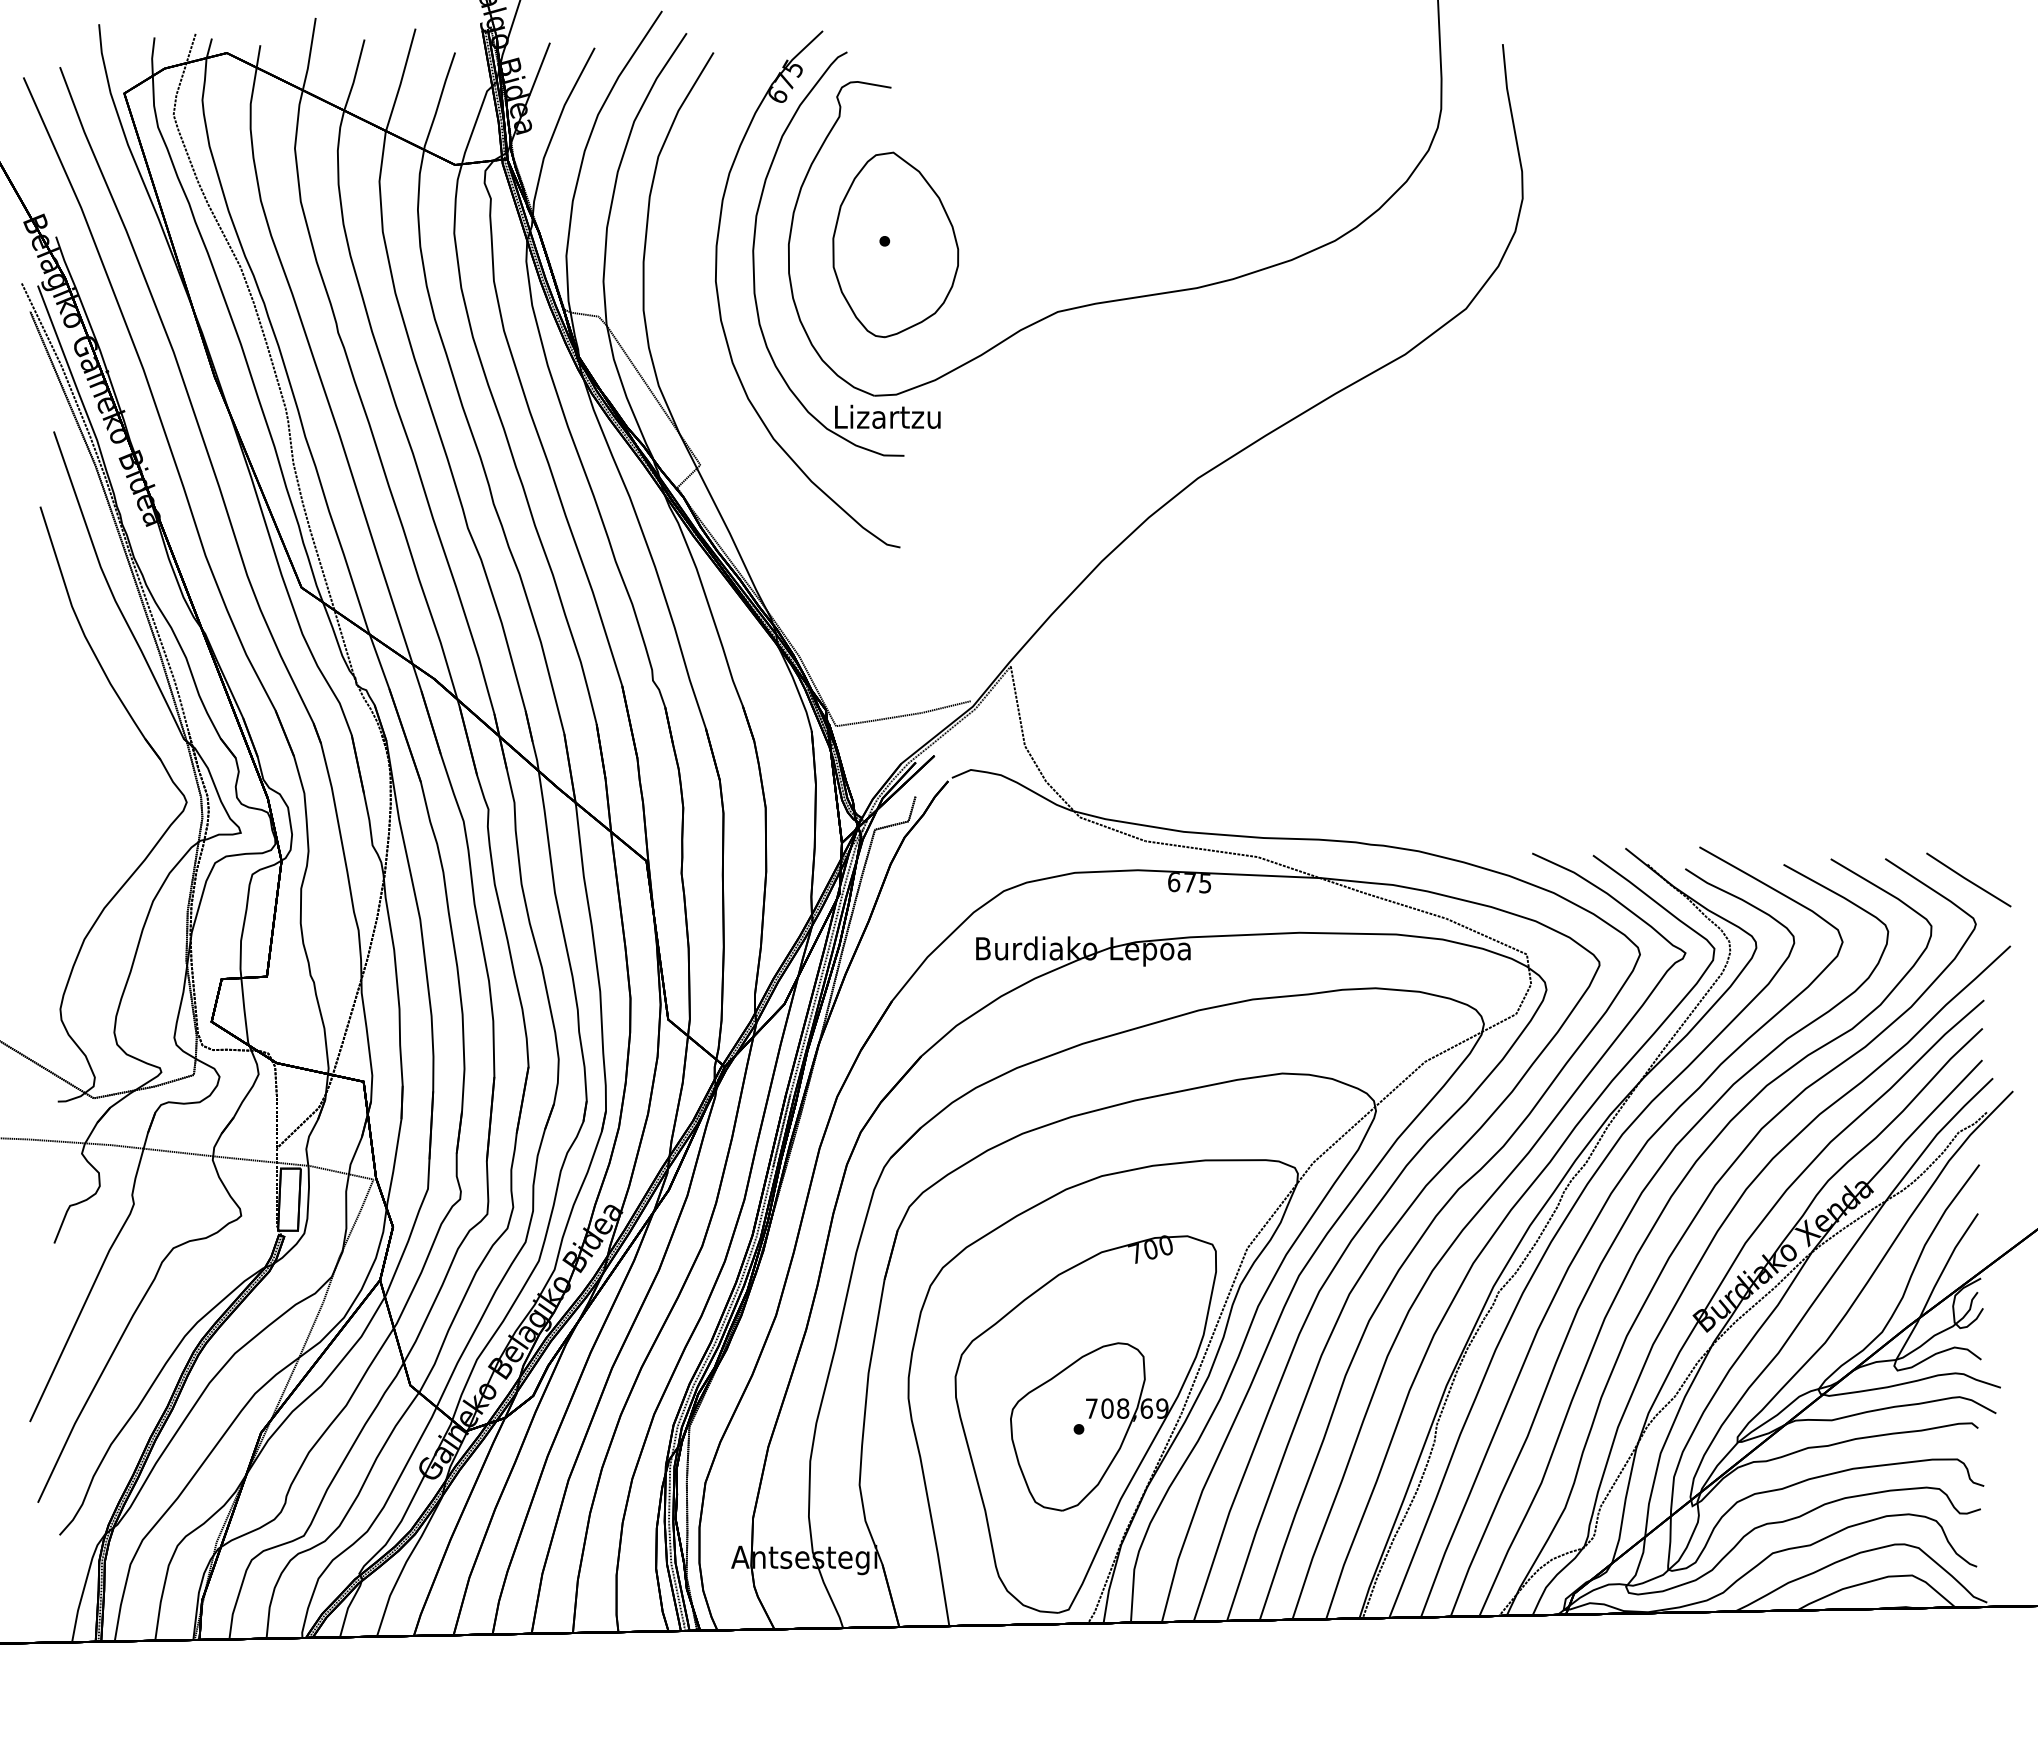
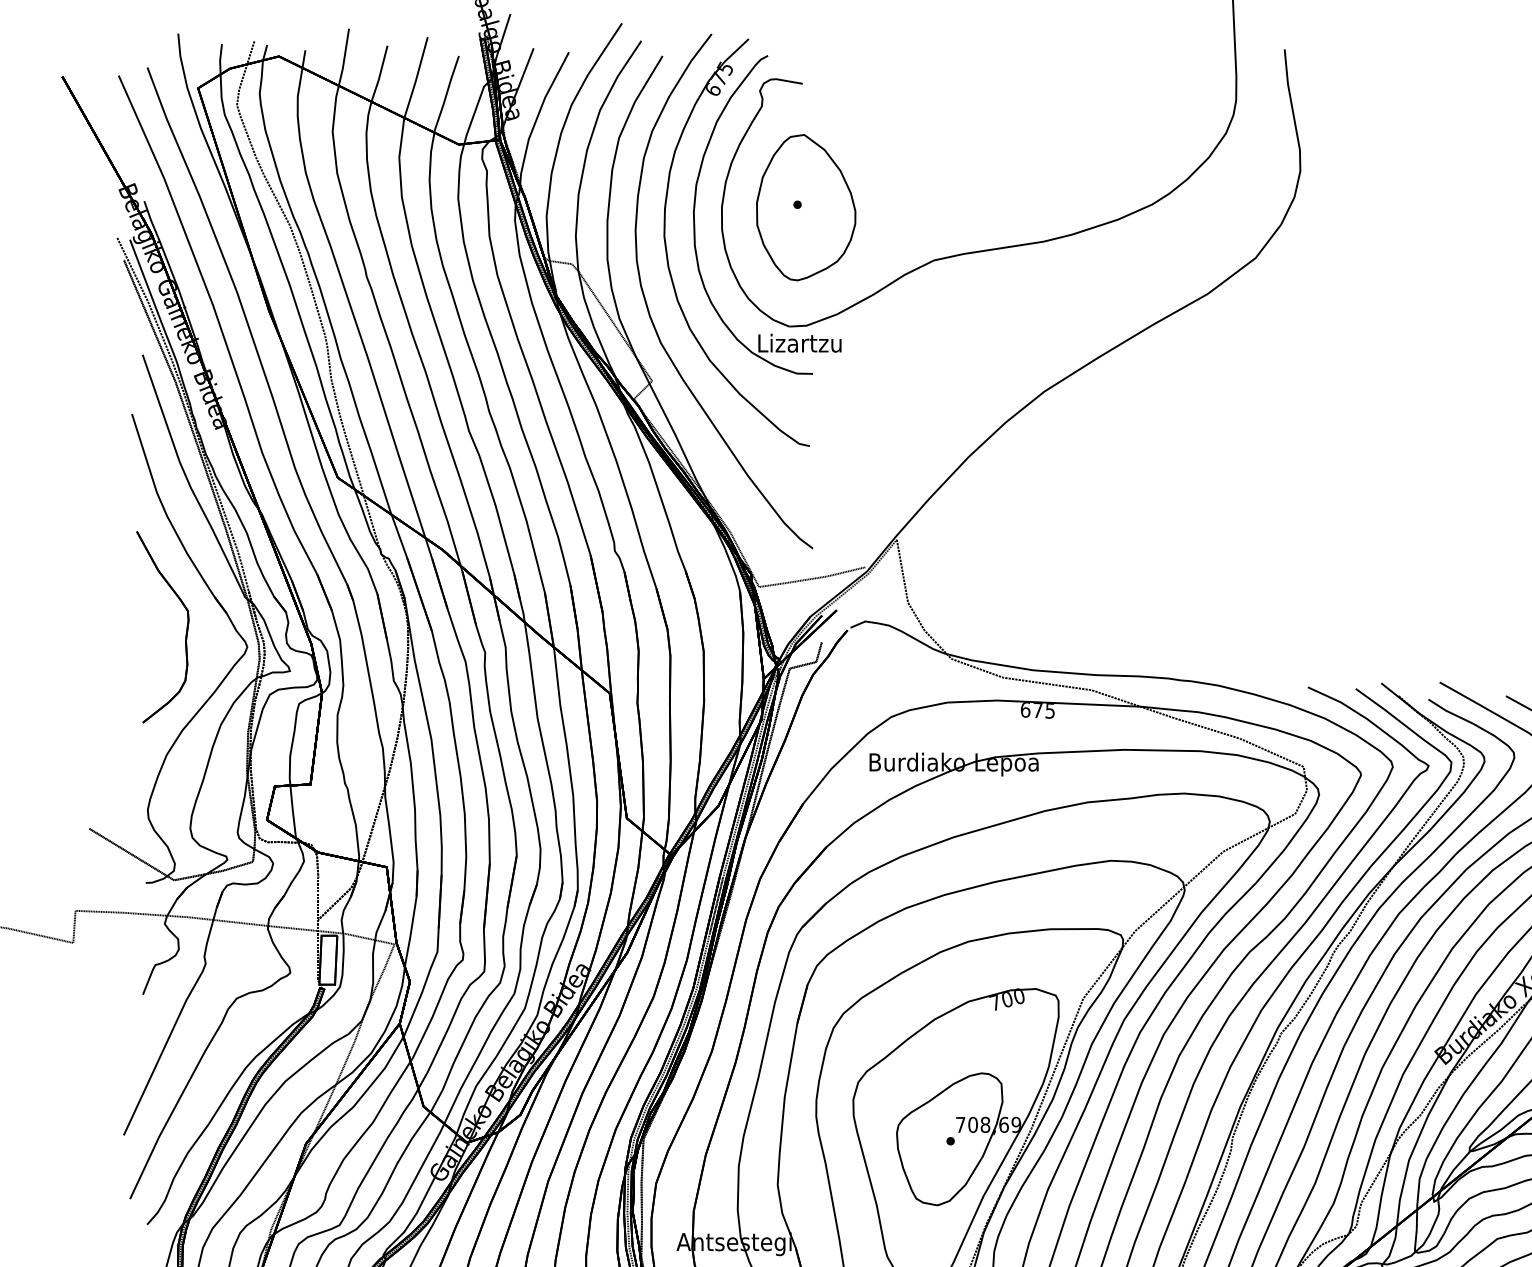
curve: (702, 391) -> (653, 323), added
part: (109, 779) -> (186, 629), added

